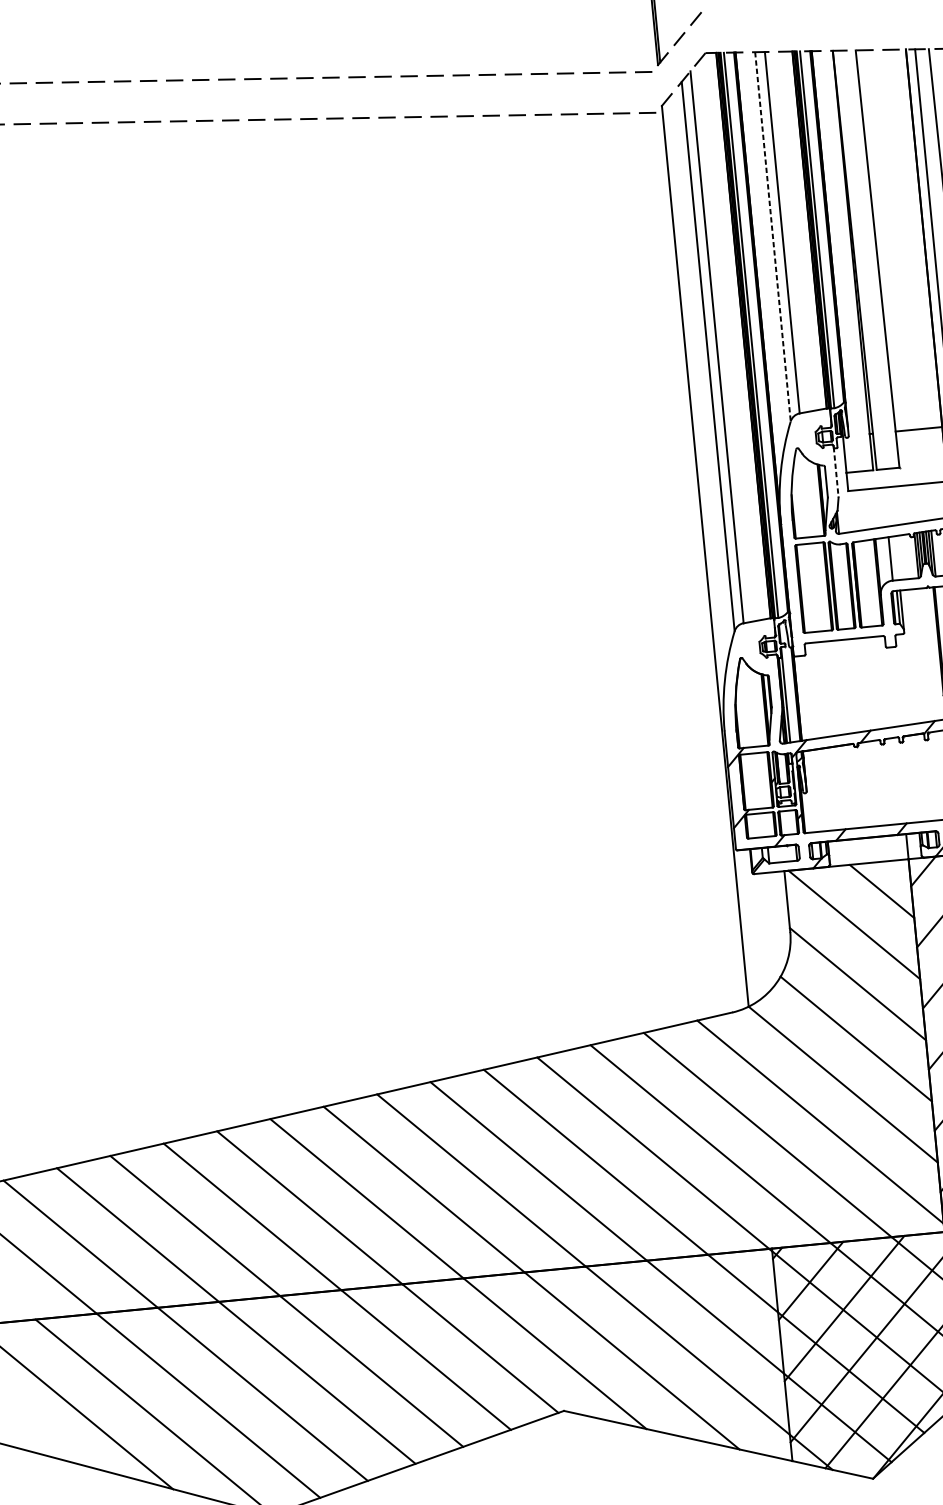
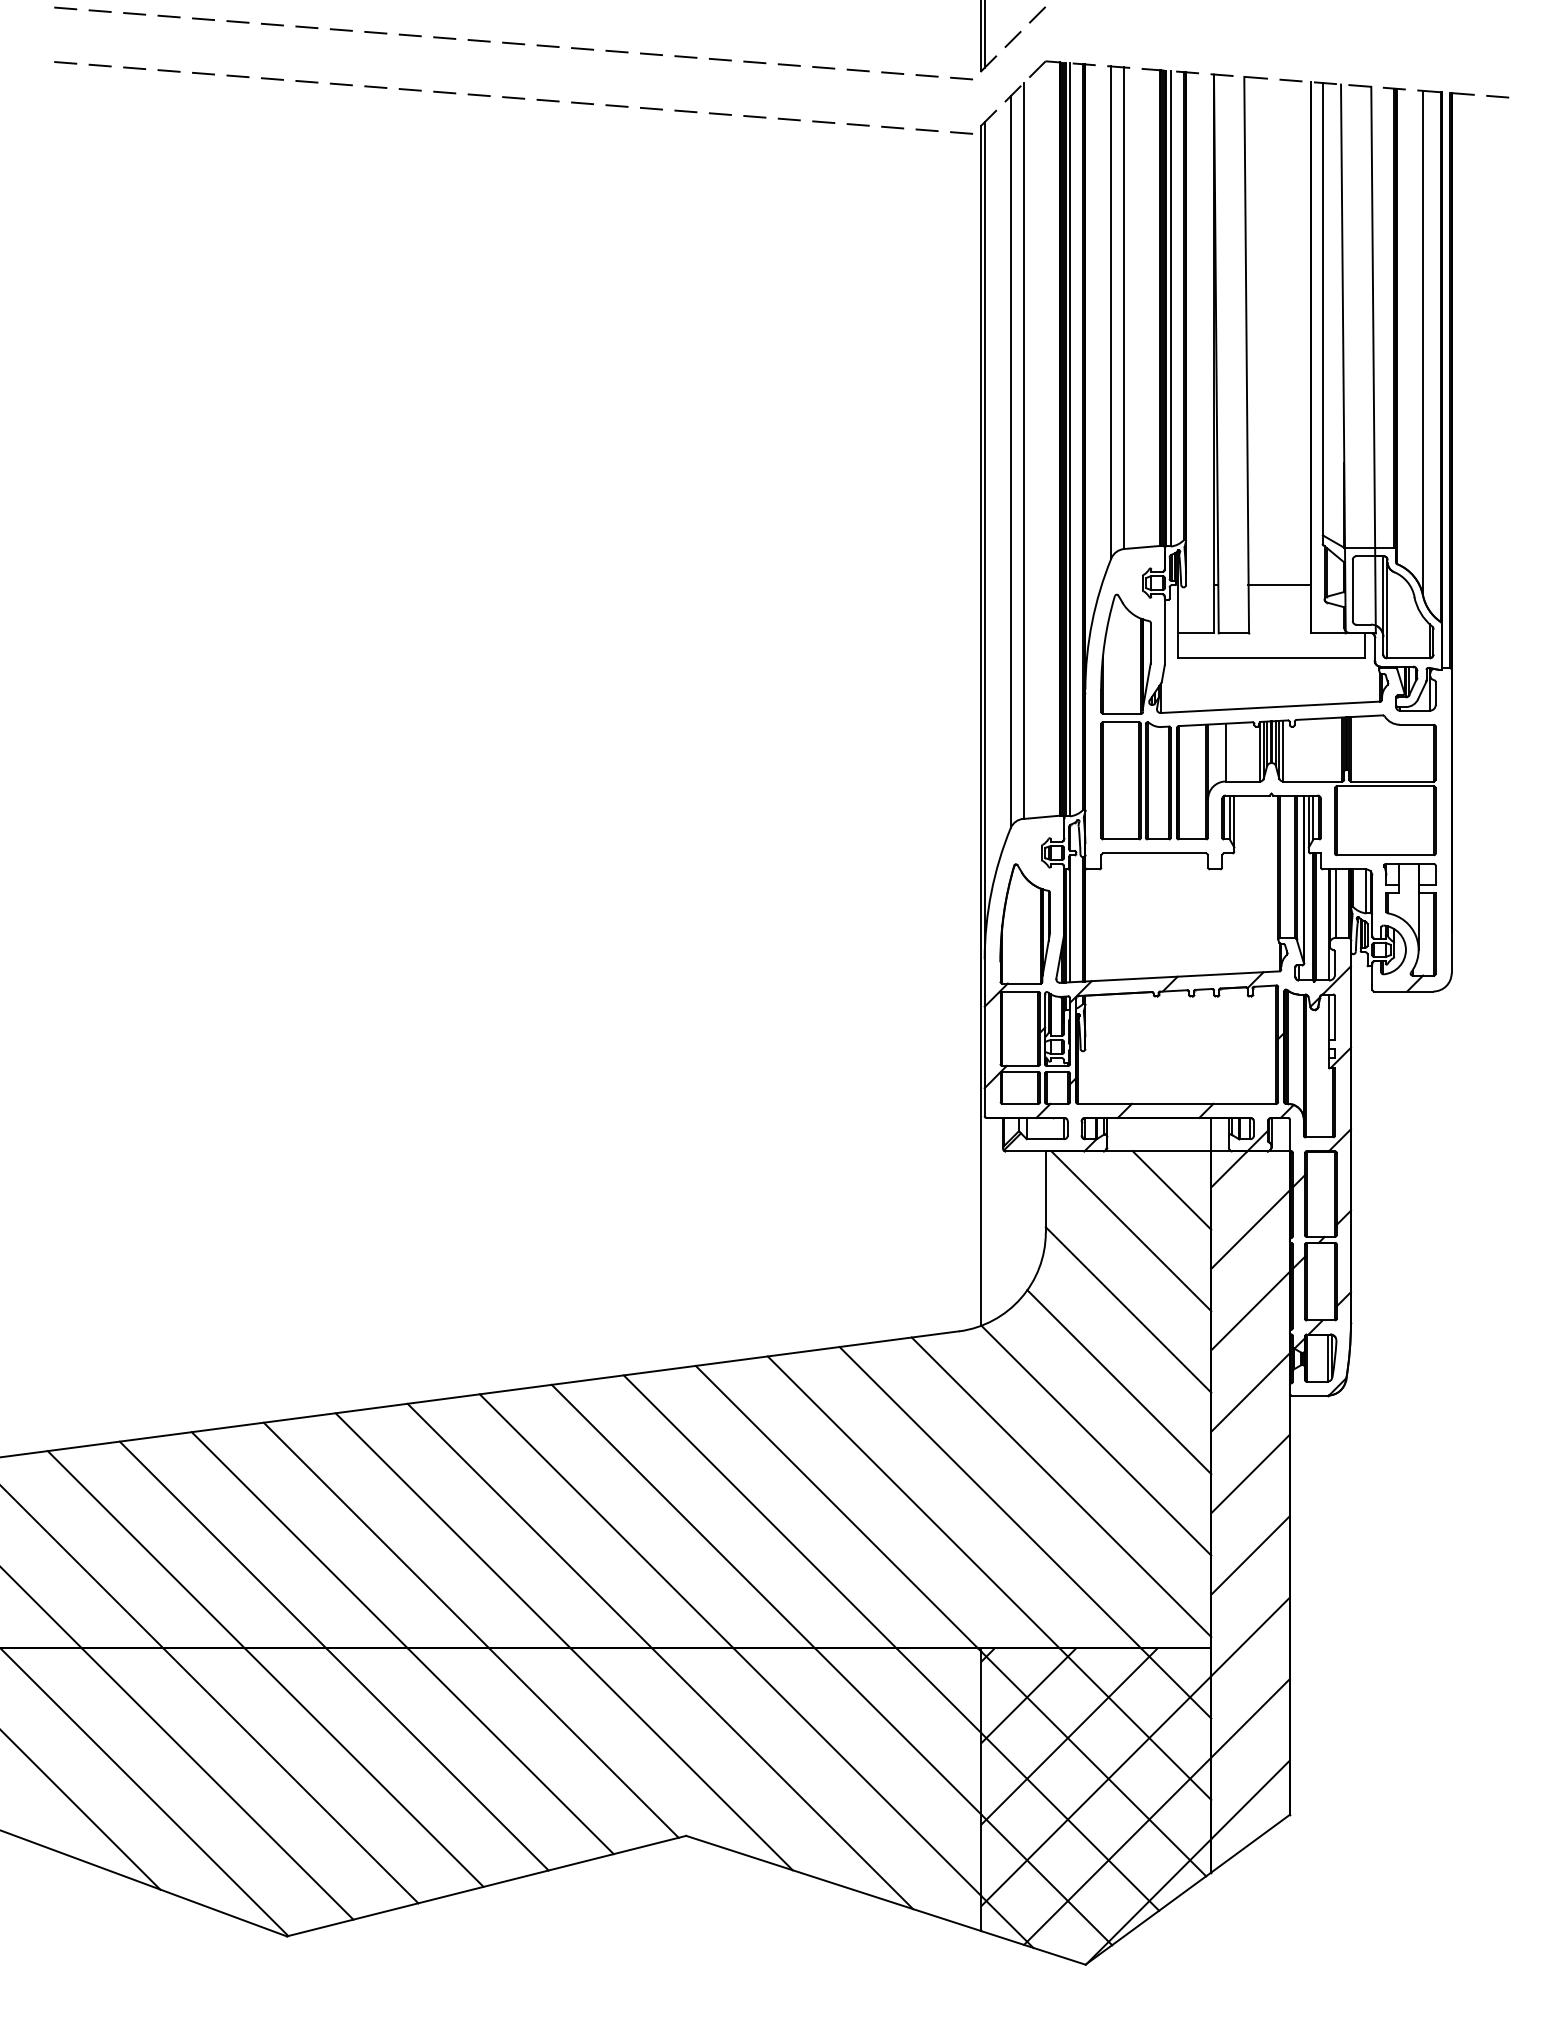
line: (773, 237) -> (1111, 313), dashed -> solid
line: (694, 416) -> (984, 539), added
line: (835, 472) -> (1164, 631), dashed -> solid

